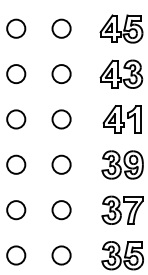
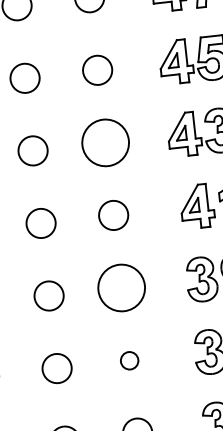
circle: (61, 74) -> (105, 143), size x1.6
circle: (61, 164) -> (121, 287), size x1.6
circle: (61, 210) -> (129, 361), size x0.6

